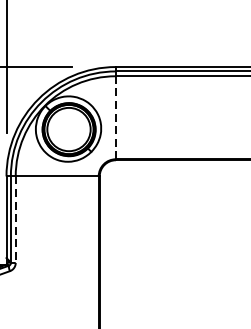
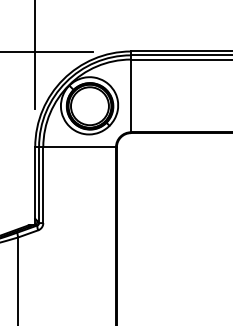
line: (116, 117) -> (131, 95), dashed -> solid
line: (15, 220) -> (43, 185), dashed -> solid

